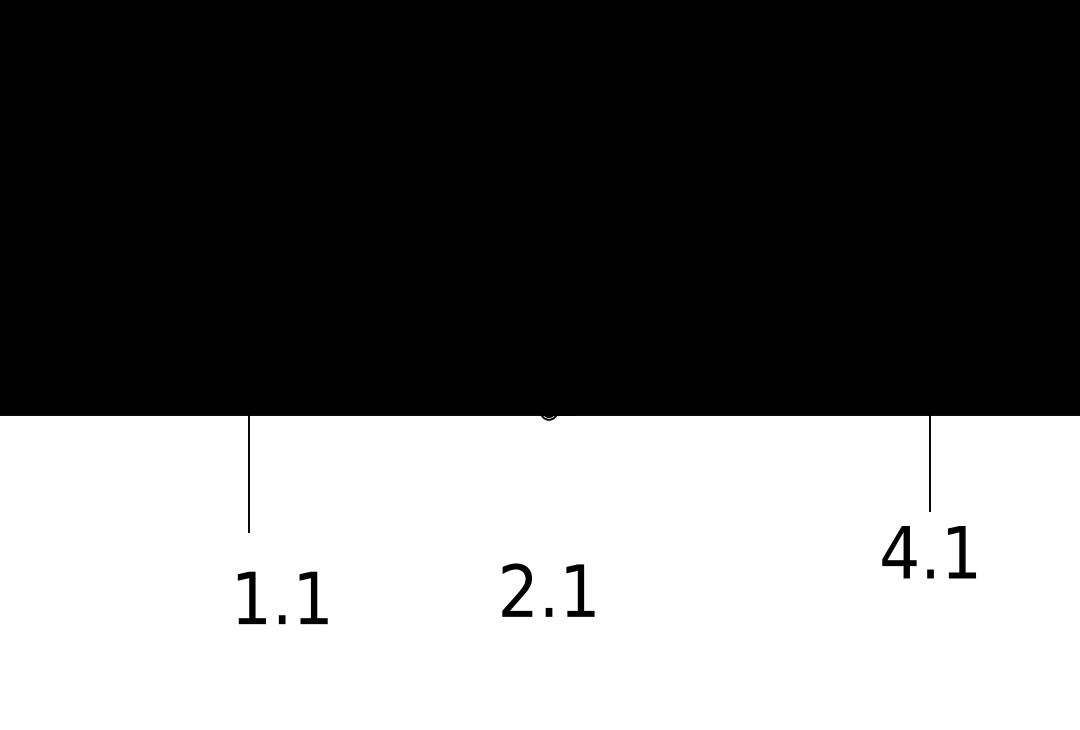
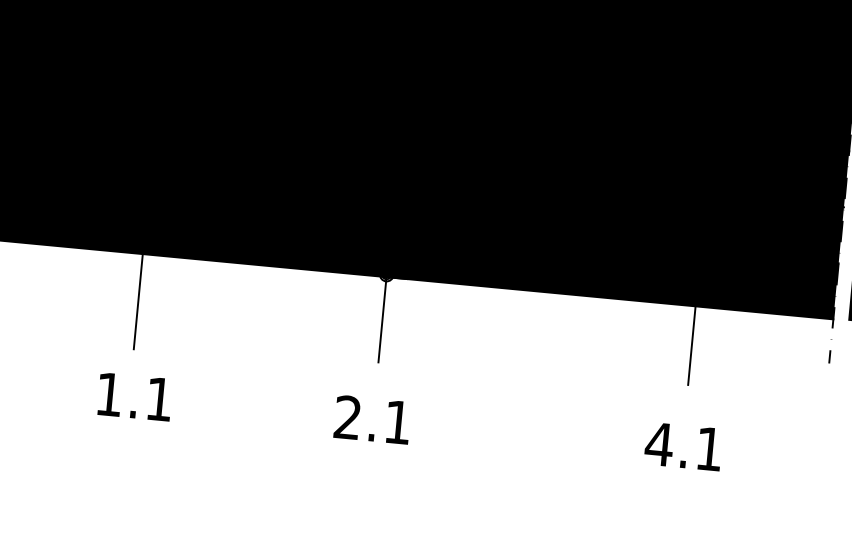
line: (548, 465) -> (382, 318), added
text: (928, 552) -> (682, 446), moved
text: (282, 597) -> (134, 396), moved

